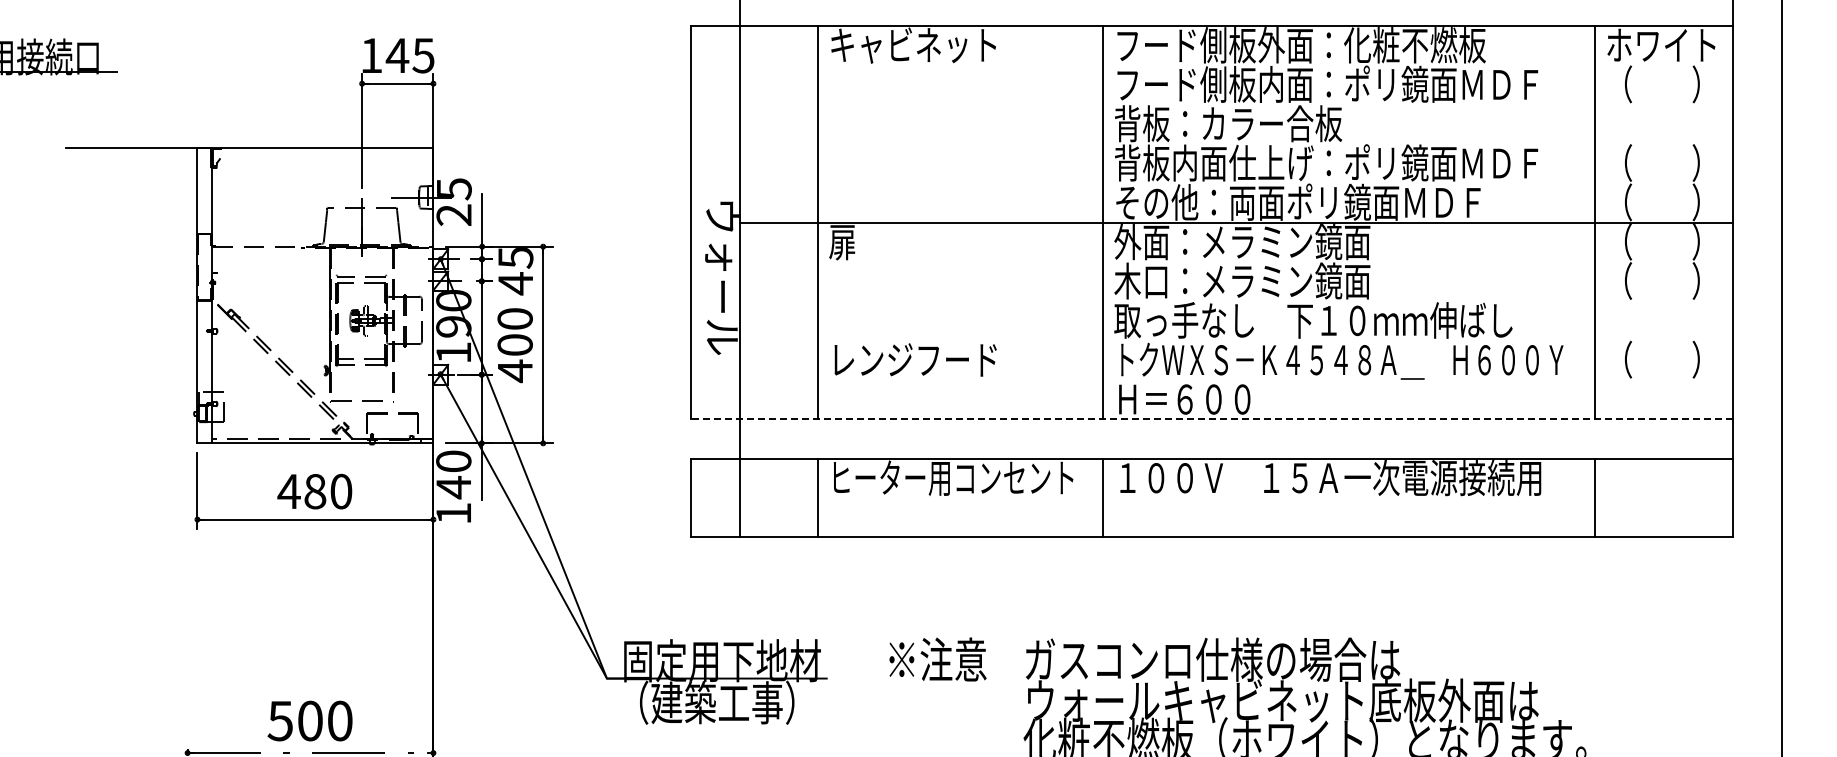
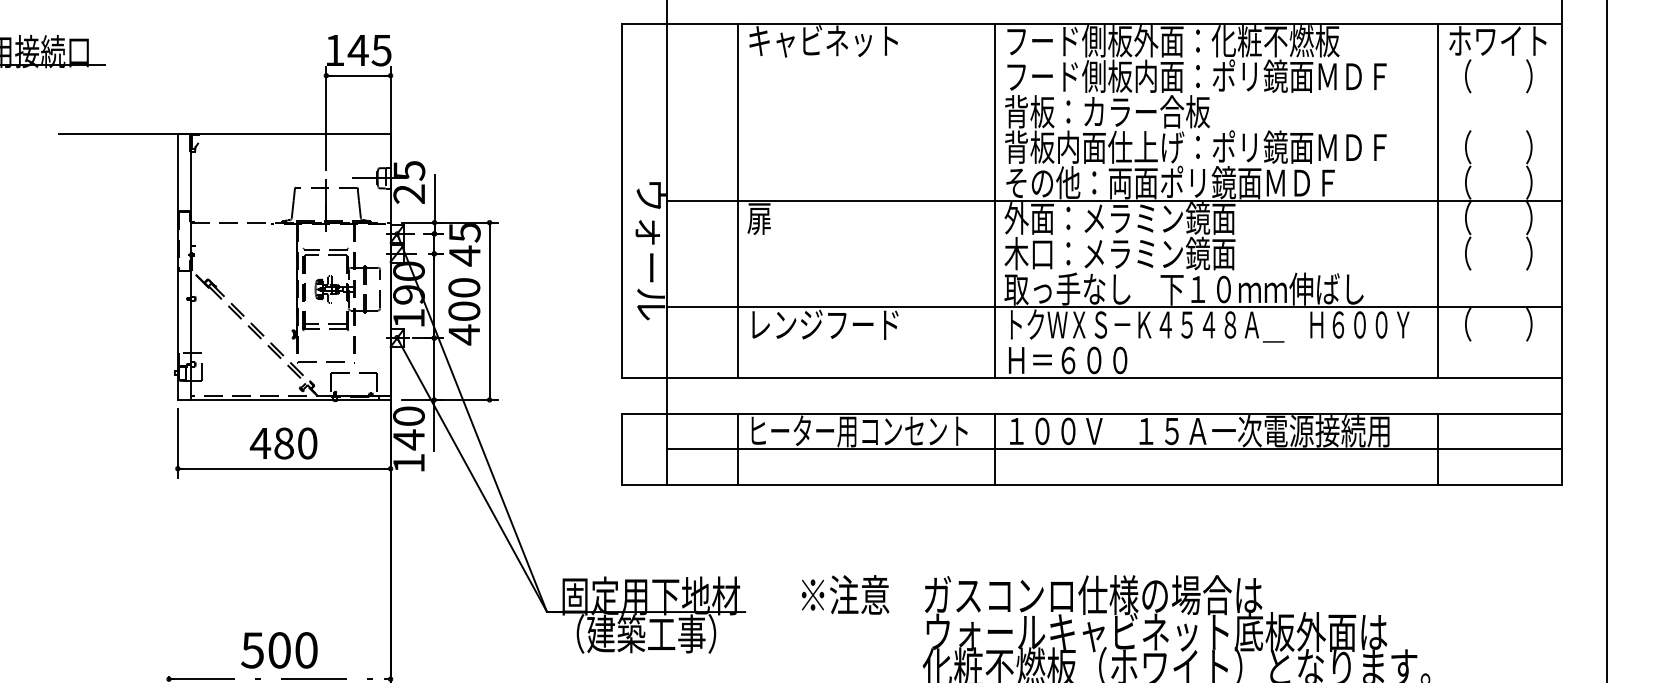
line: (1235, 340) -> (1113, 307), added
line: (1211, 419) -> (1092, 378), dashed -> solid
line: (1235, 497) -> (1113, 448), added

